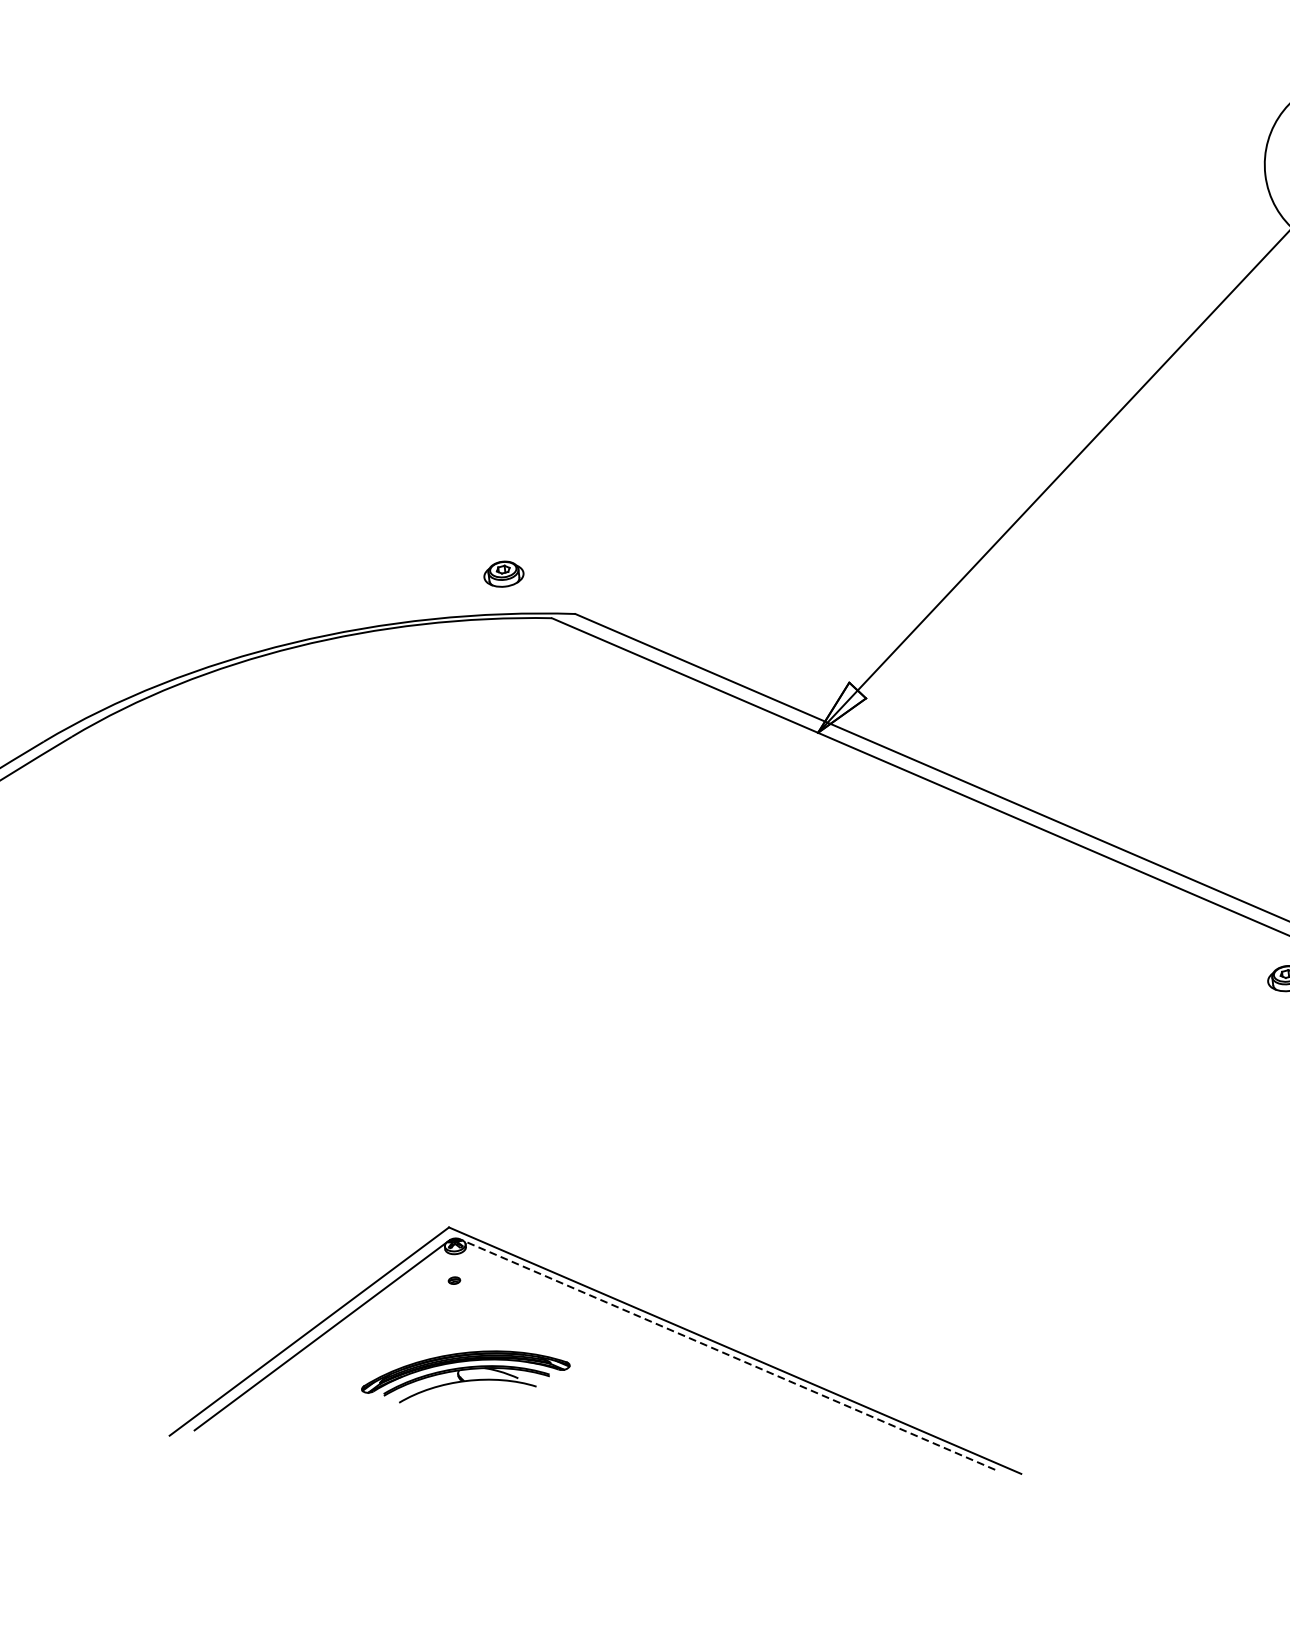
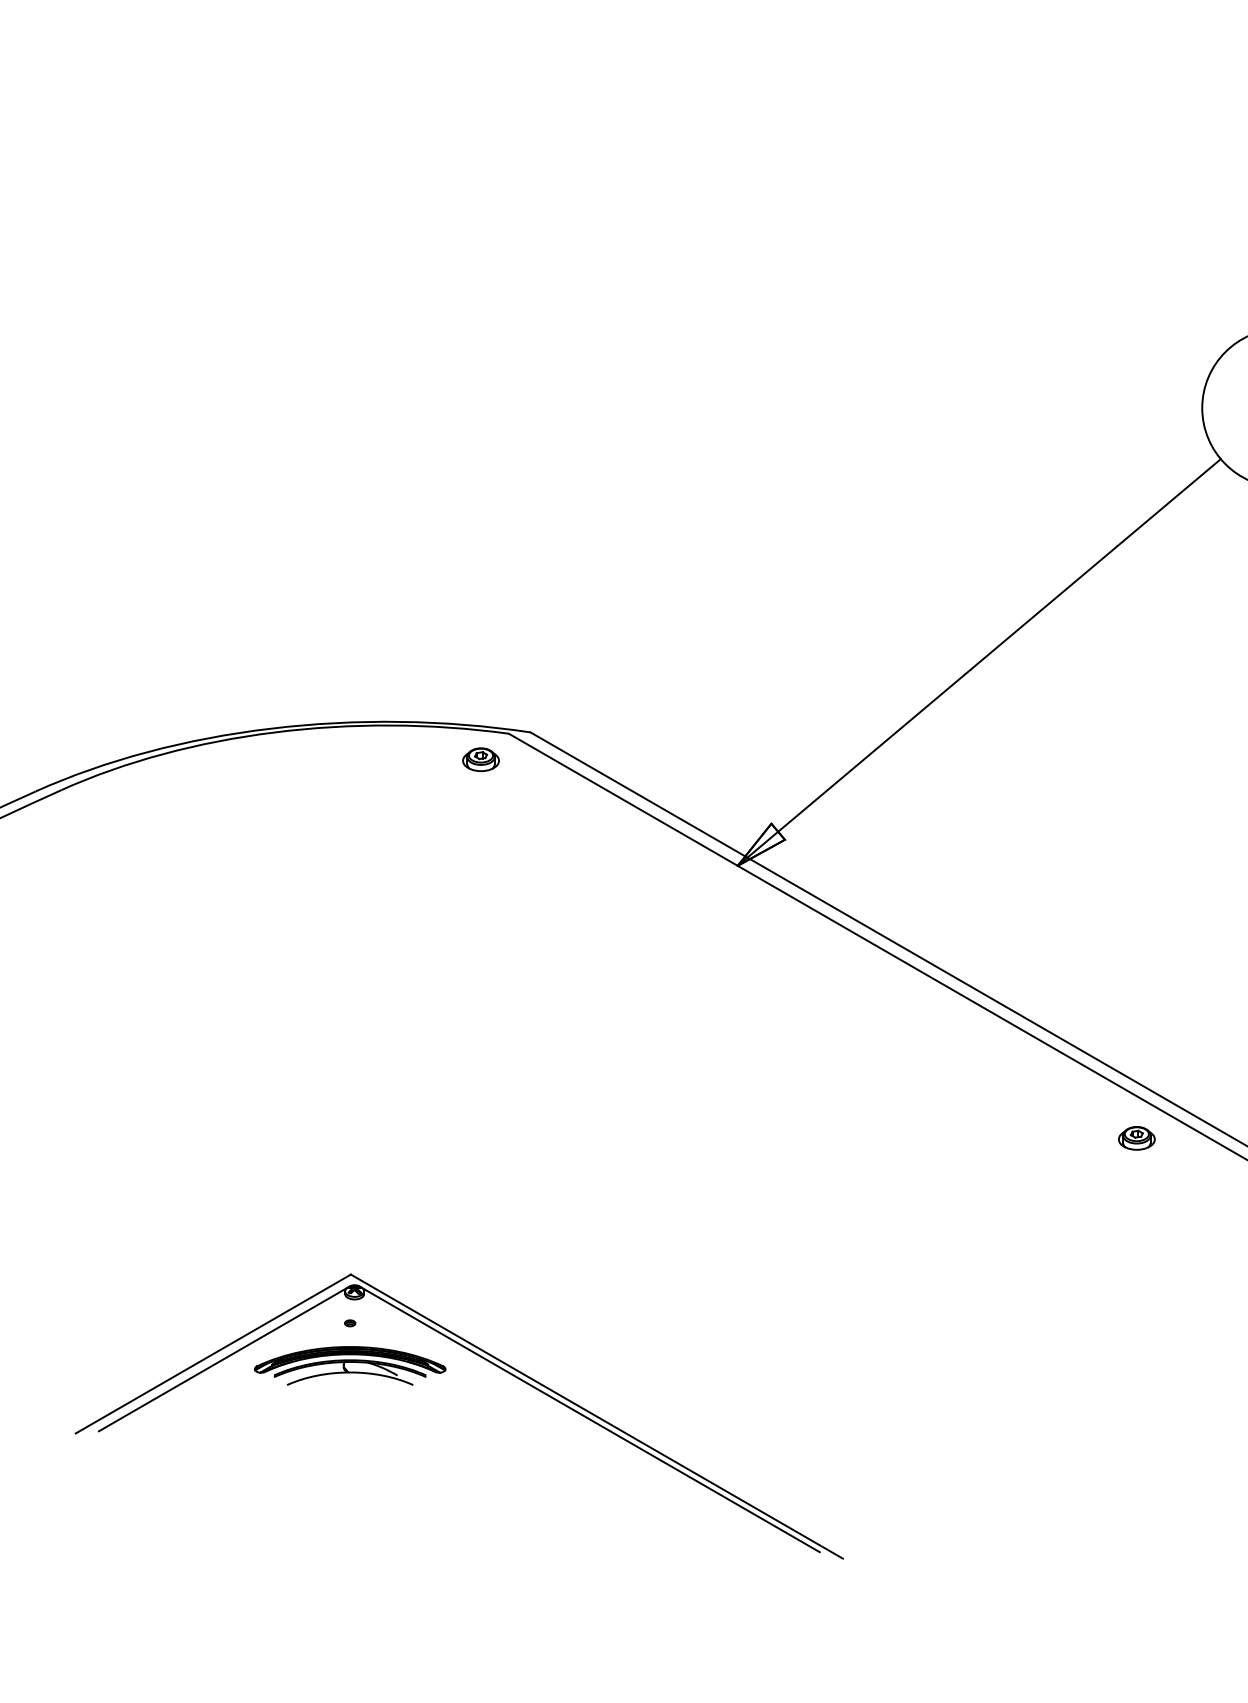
part: (503, 573) -> (480, 759), moved
line: (727, 1354) -> (589, 1419), dashed -> solid
part: (465, 1373) -> (350, 1365), moved

